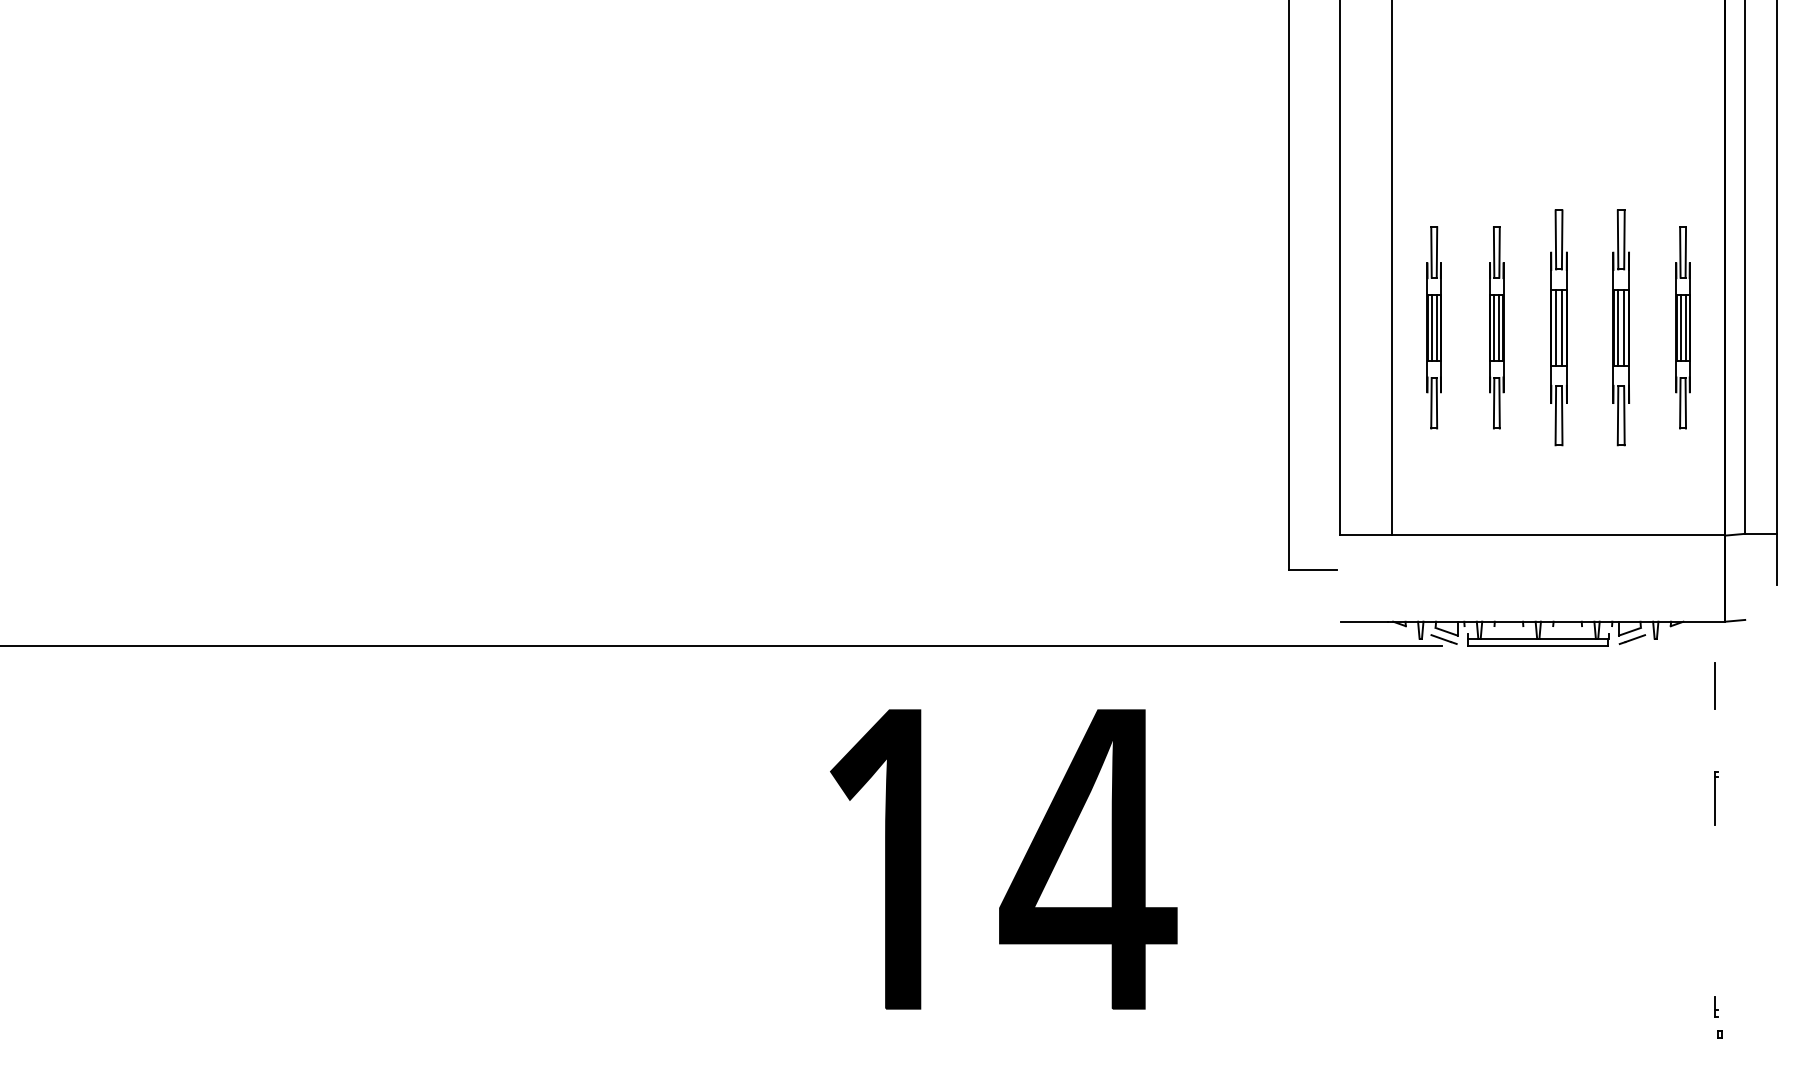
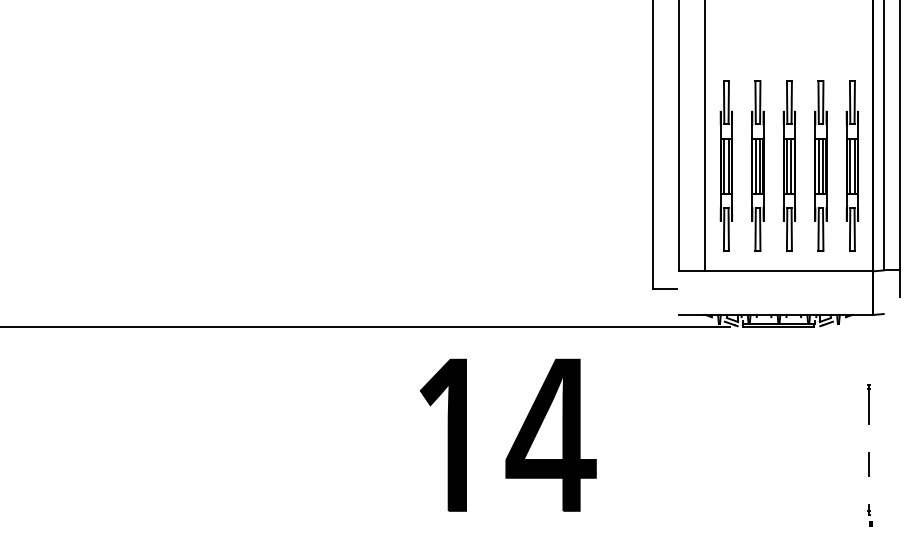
part: (1432, 326) -> (725, 165), size x1.67
part: (1495, 326) -> (757, 165), size x1.67
part: (1559, 326) -> (789, 165), size x1.43
part: (1620, 326) -> (820, 165), size x1.43
part: (1681, 326) -> (851, 165), size x1.67
line: (1715, 686) -> (868, 464), moved
part: (1715, 798) -> (868, 404), size x1.43

